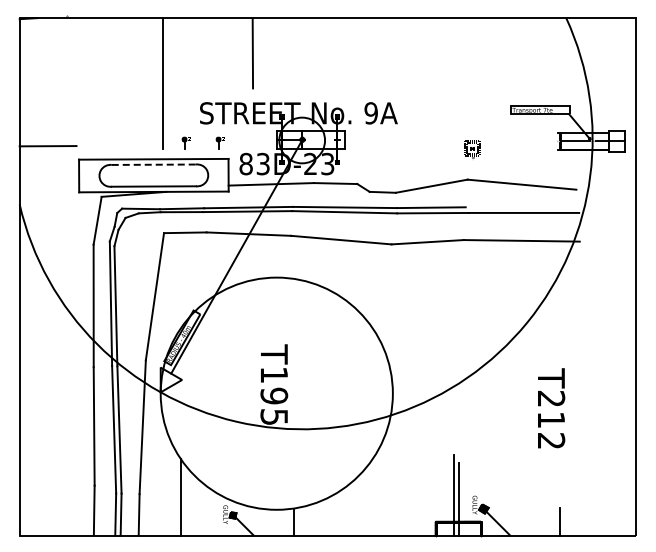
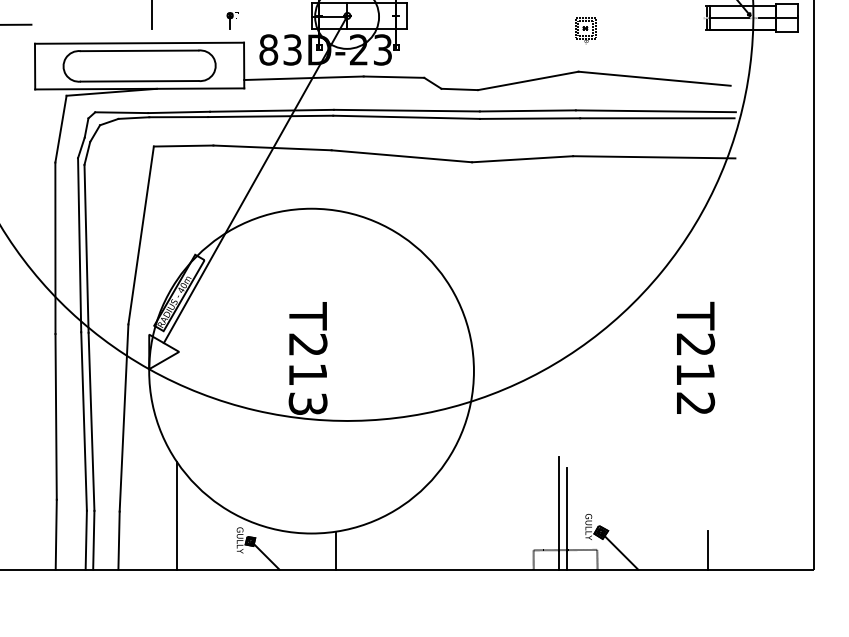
part: (185, 142) -> (183, 19), removed
line: (154, 164) -> (140, 50), dashed -> solid
line: (522, 207) -> (655, 110), added
text: (274, 396) -> (308, 375), T195 -> T213
text: (551, 408) -> (695, 358), moved

